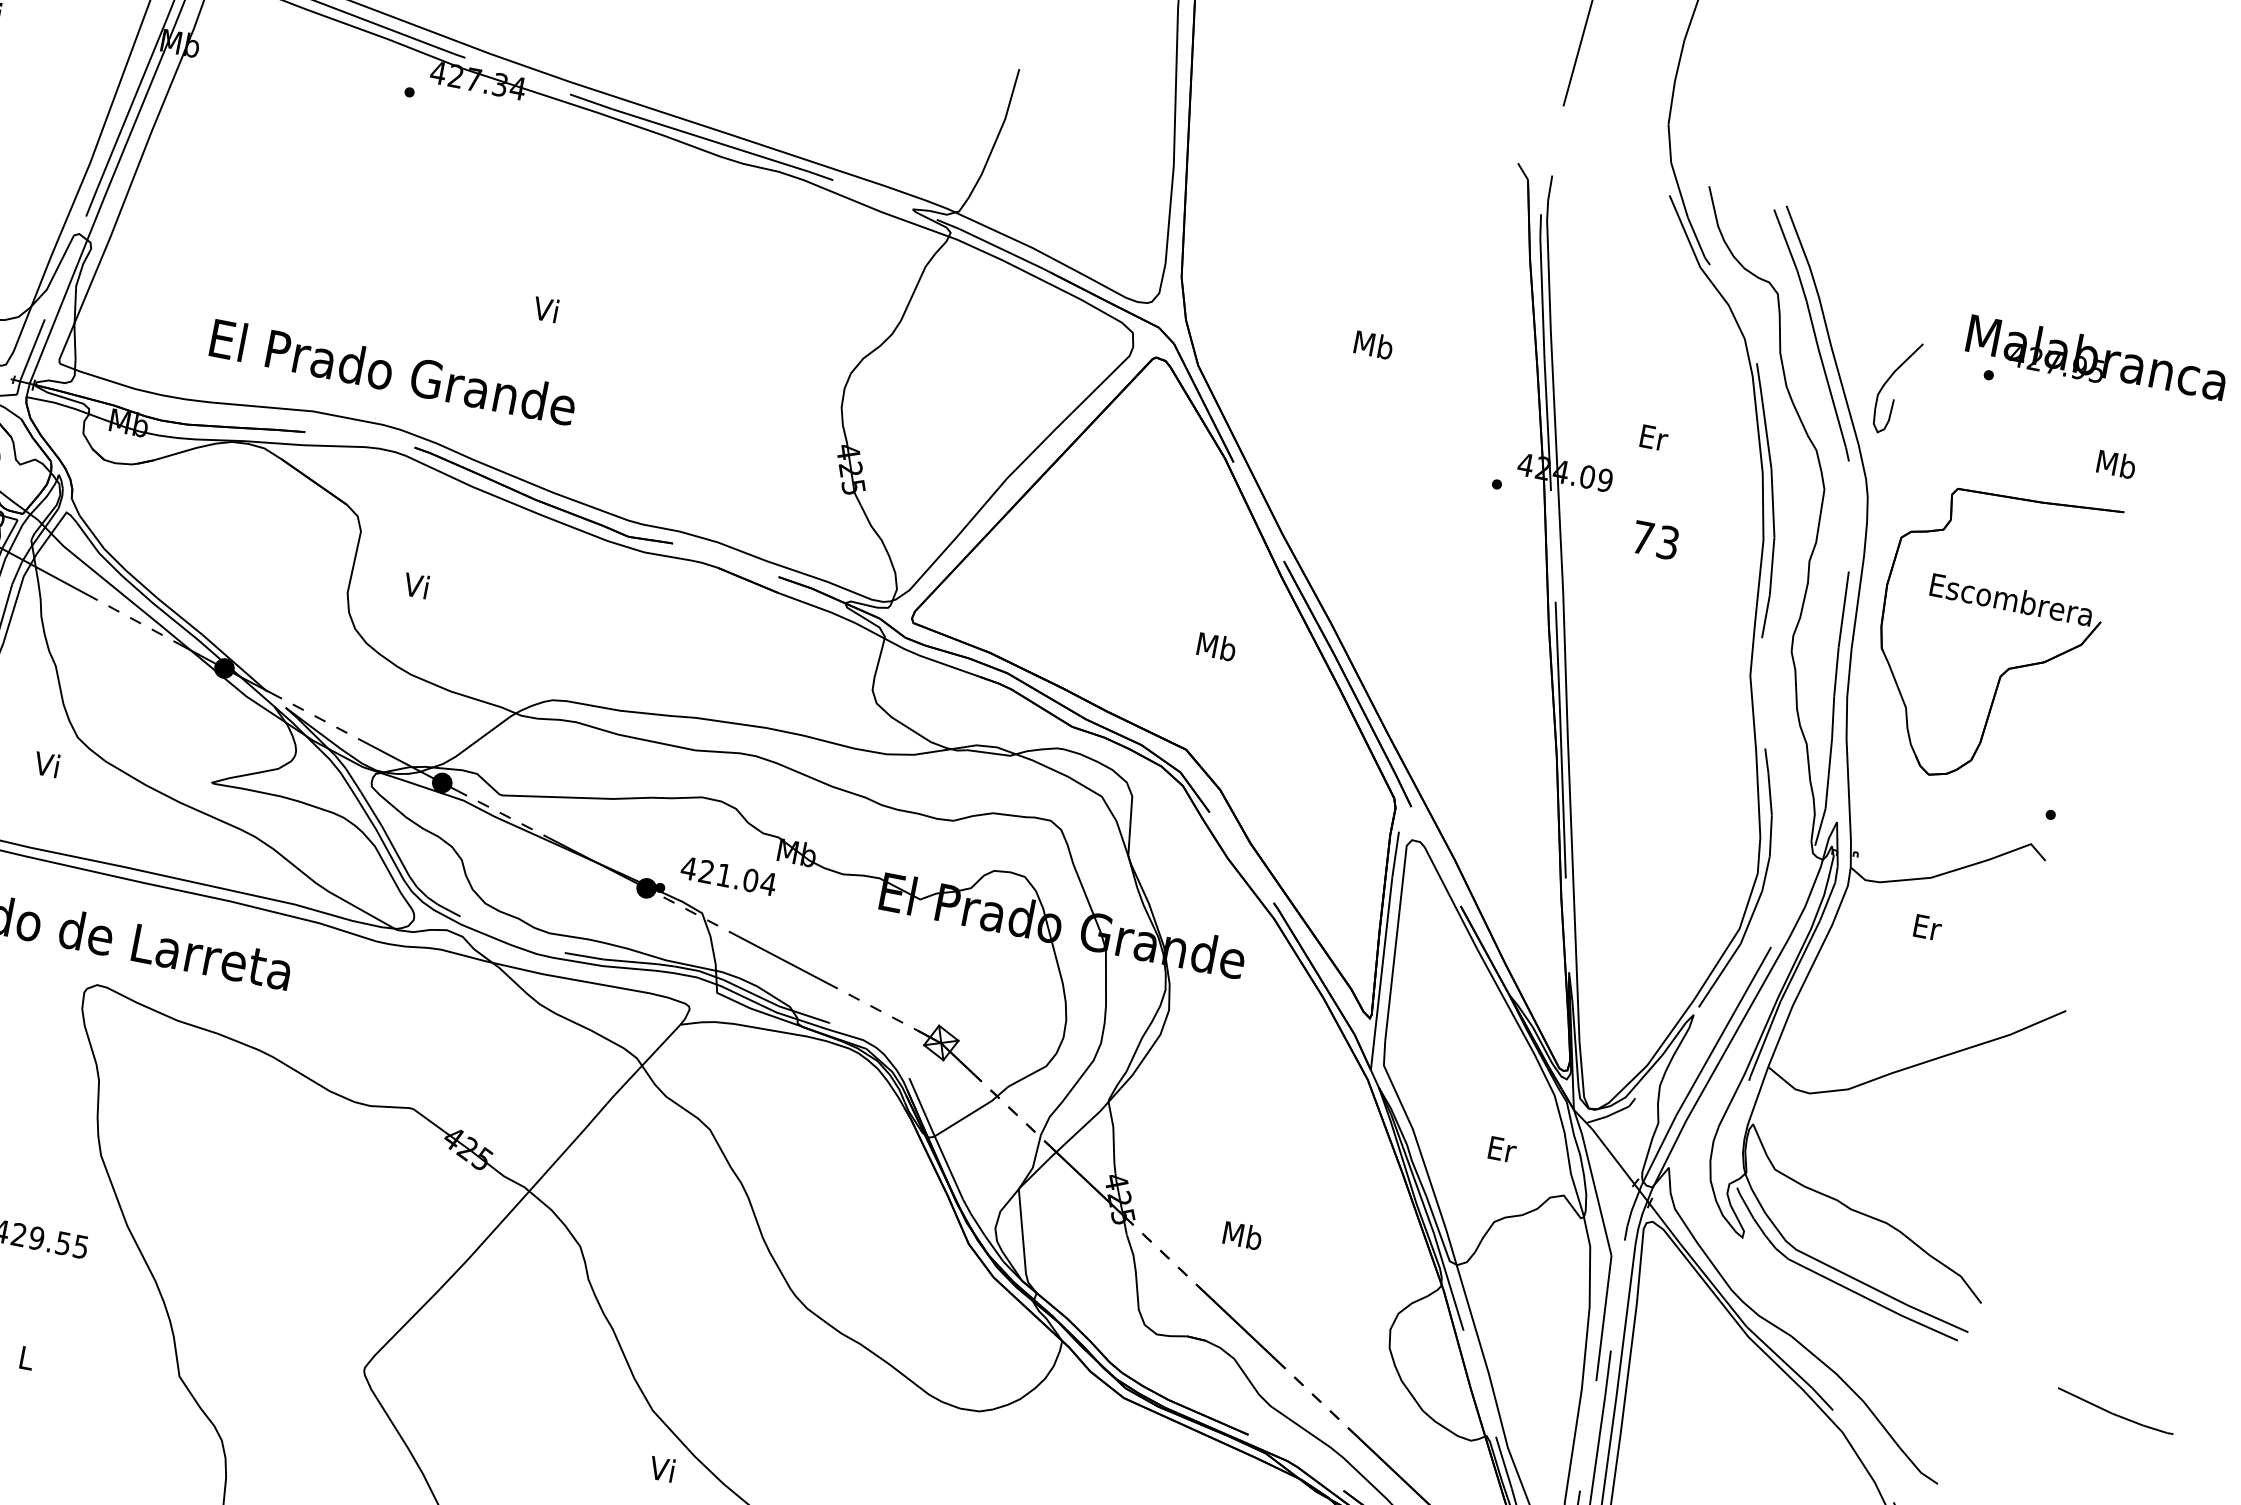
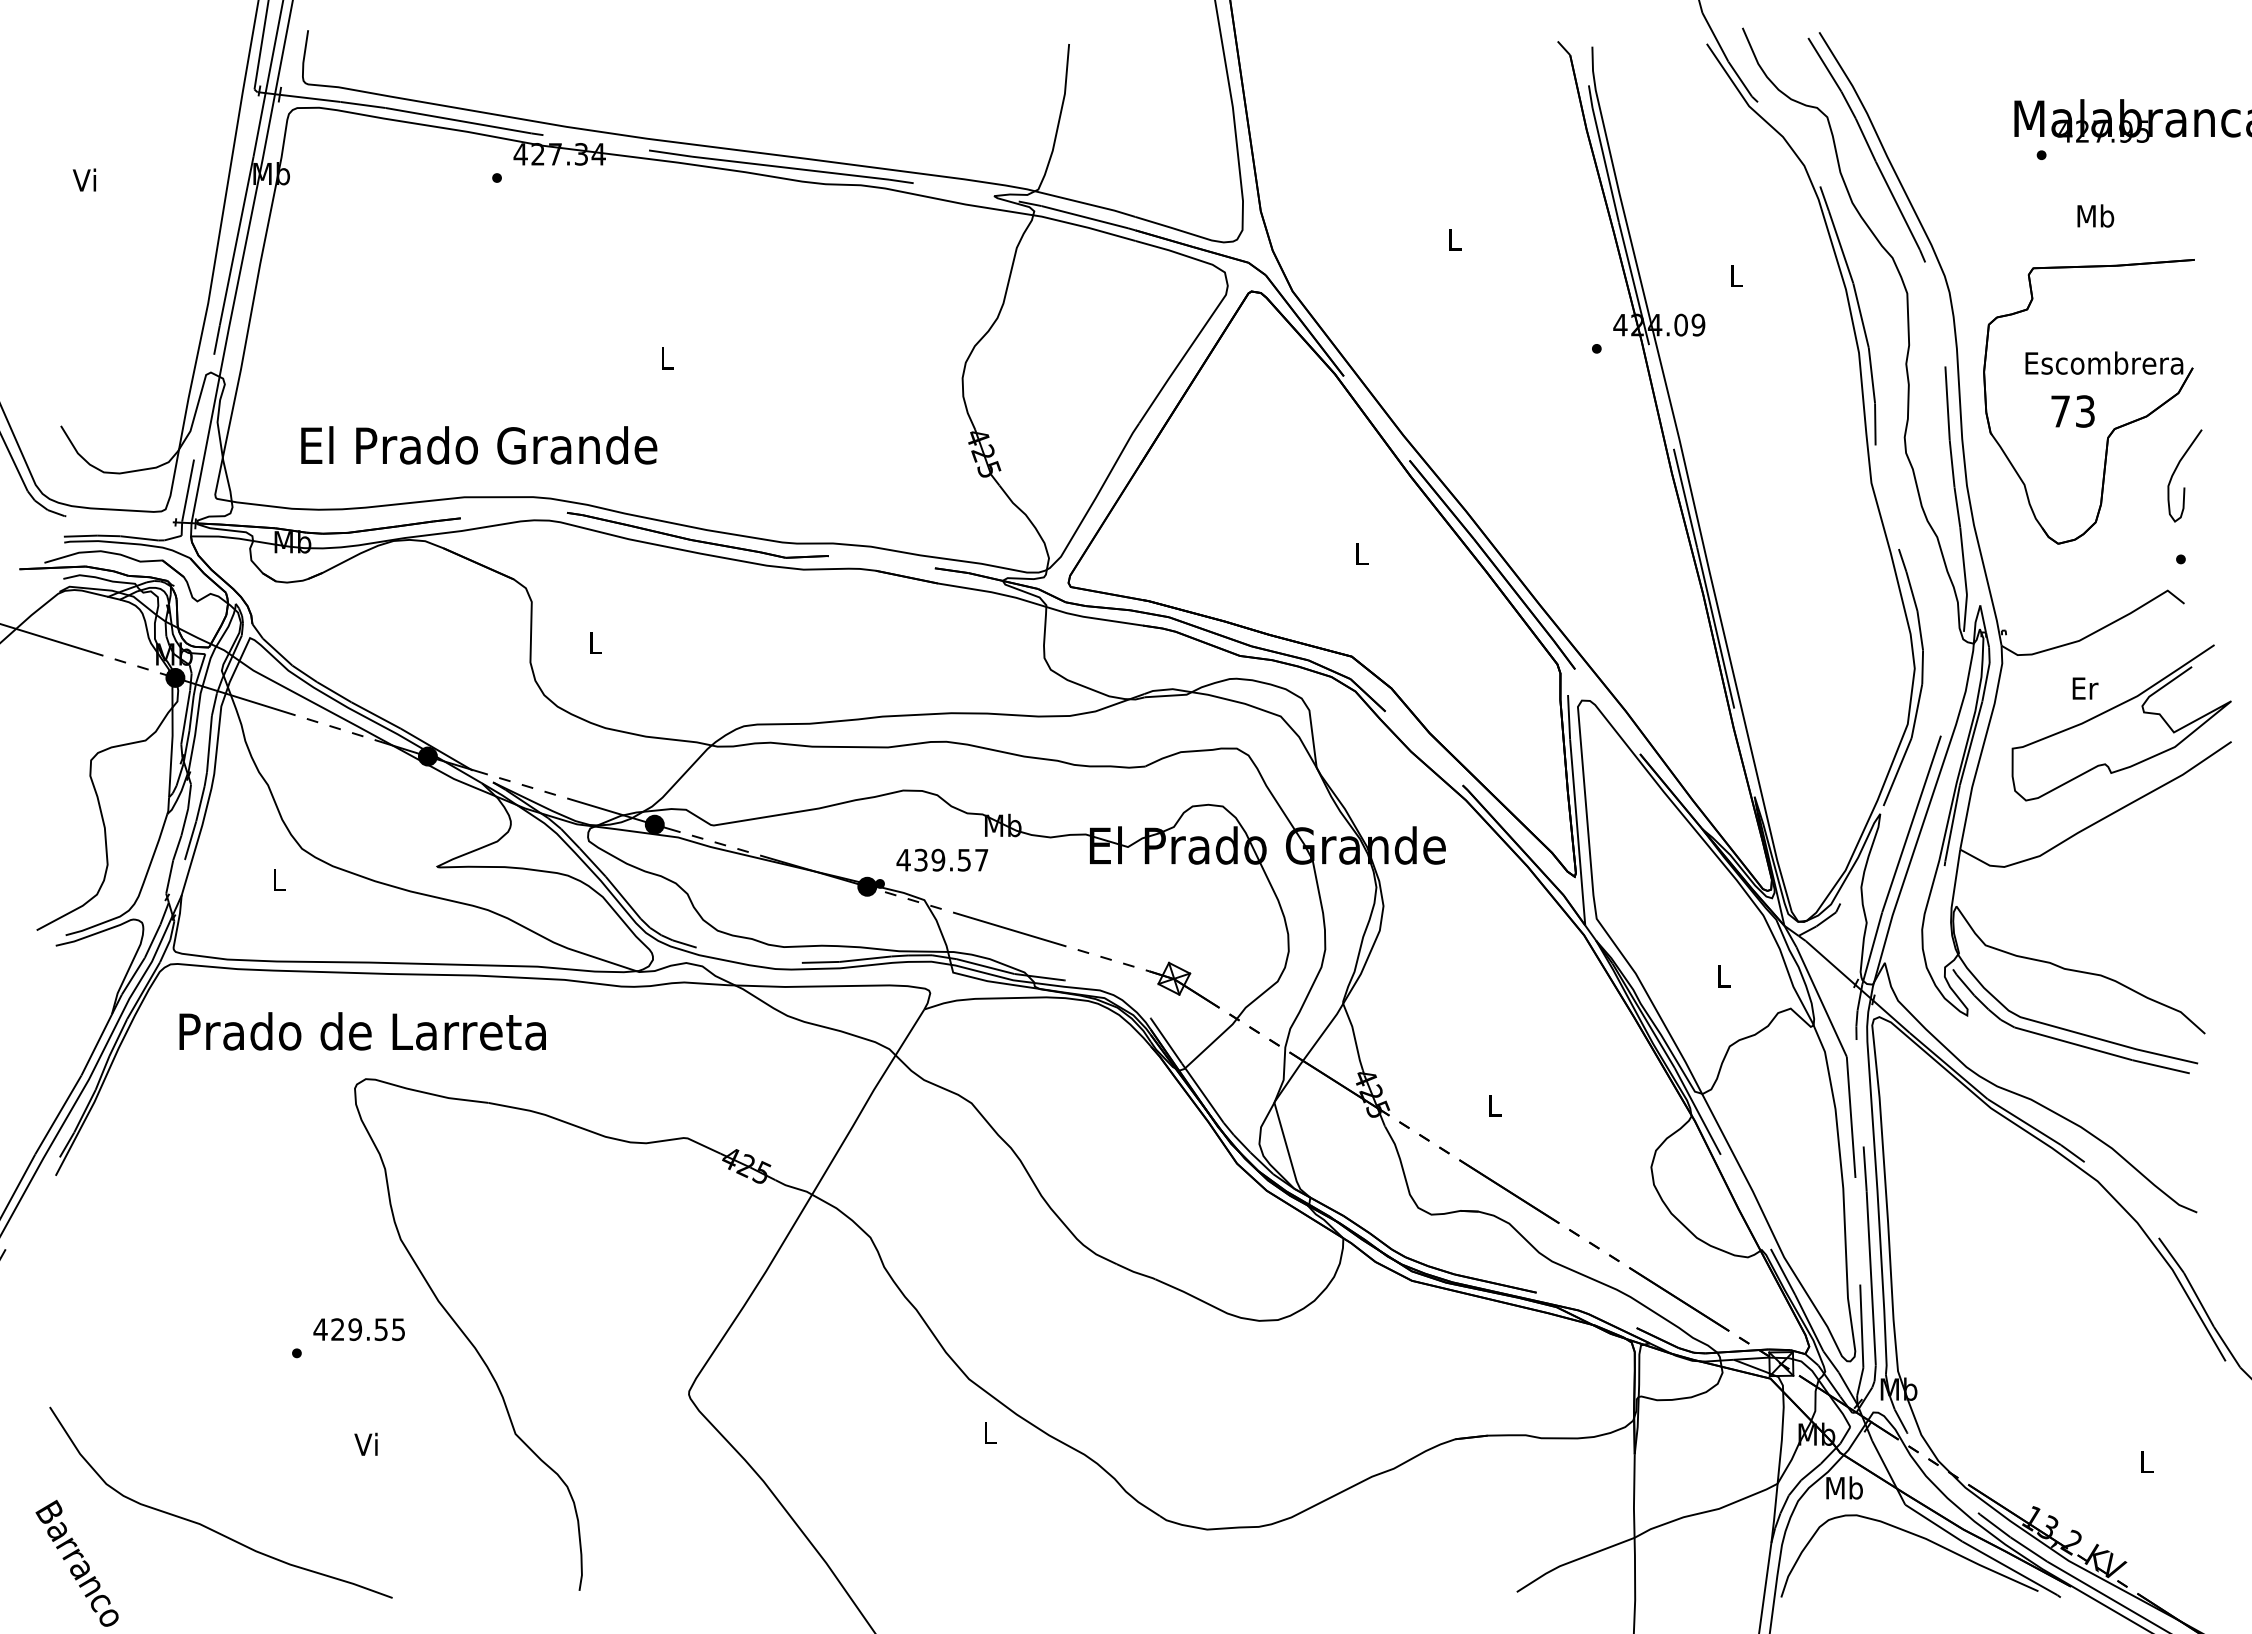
text: (545, 308) -> (665, 357), Vi -> L
text: (1373, 344) -> (1454, 239), Mb -> L
text: (393, 372) -> (479, 445), moved
curve: (1889, 380) -> (2176, 470), moved
text: (1653, 437) -> (1736, 275), Er -> L
text: (2116, 463) -> (2095, 215), moved
text: (1655, 540) -> (2072, 411), moved
text: (415, 585) -> (593, 642), Vi -> L
text: (1216, 646) -> (1361, 553), Mb -> L
text: (45, 763) -> (276, 879), Vi -> L
text: (737, 877) -> (951, 859), 421.04 -> 439.57
curve: (1954, 953) -> (2115, 708), added
text: (1502, 1149) -> (1724, 976), Er -> L
text: (1242, 1235) -> (1494, 1105), Mb -> L
text: (24, 1356) -> (365, 1443), L -> Vi
text: (660, 1468) -> (987, 1432), Vi -> L

